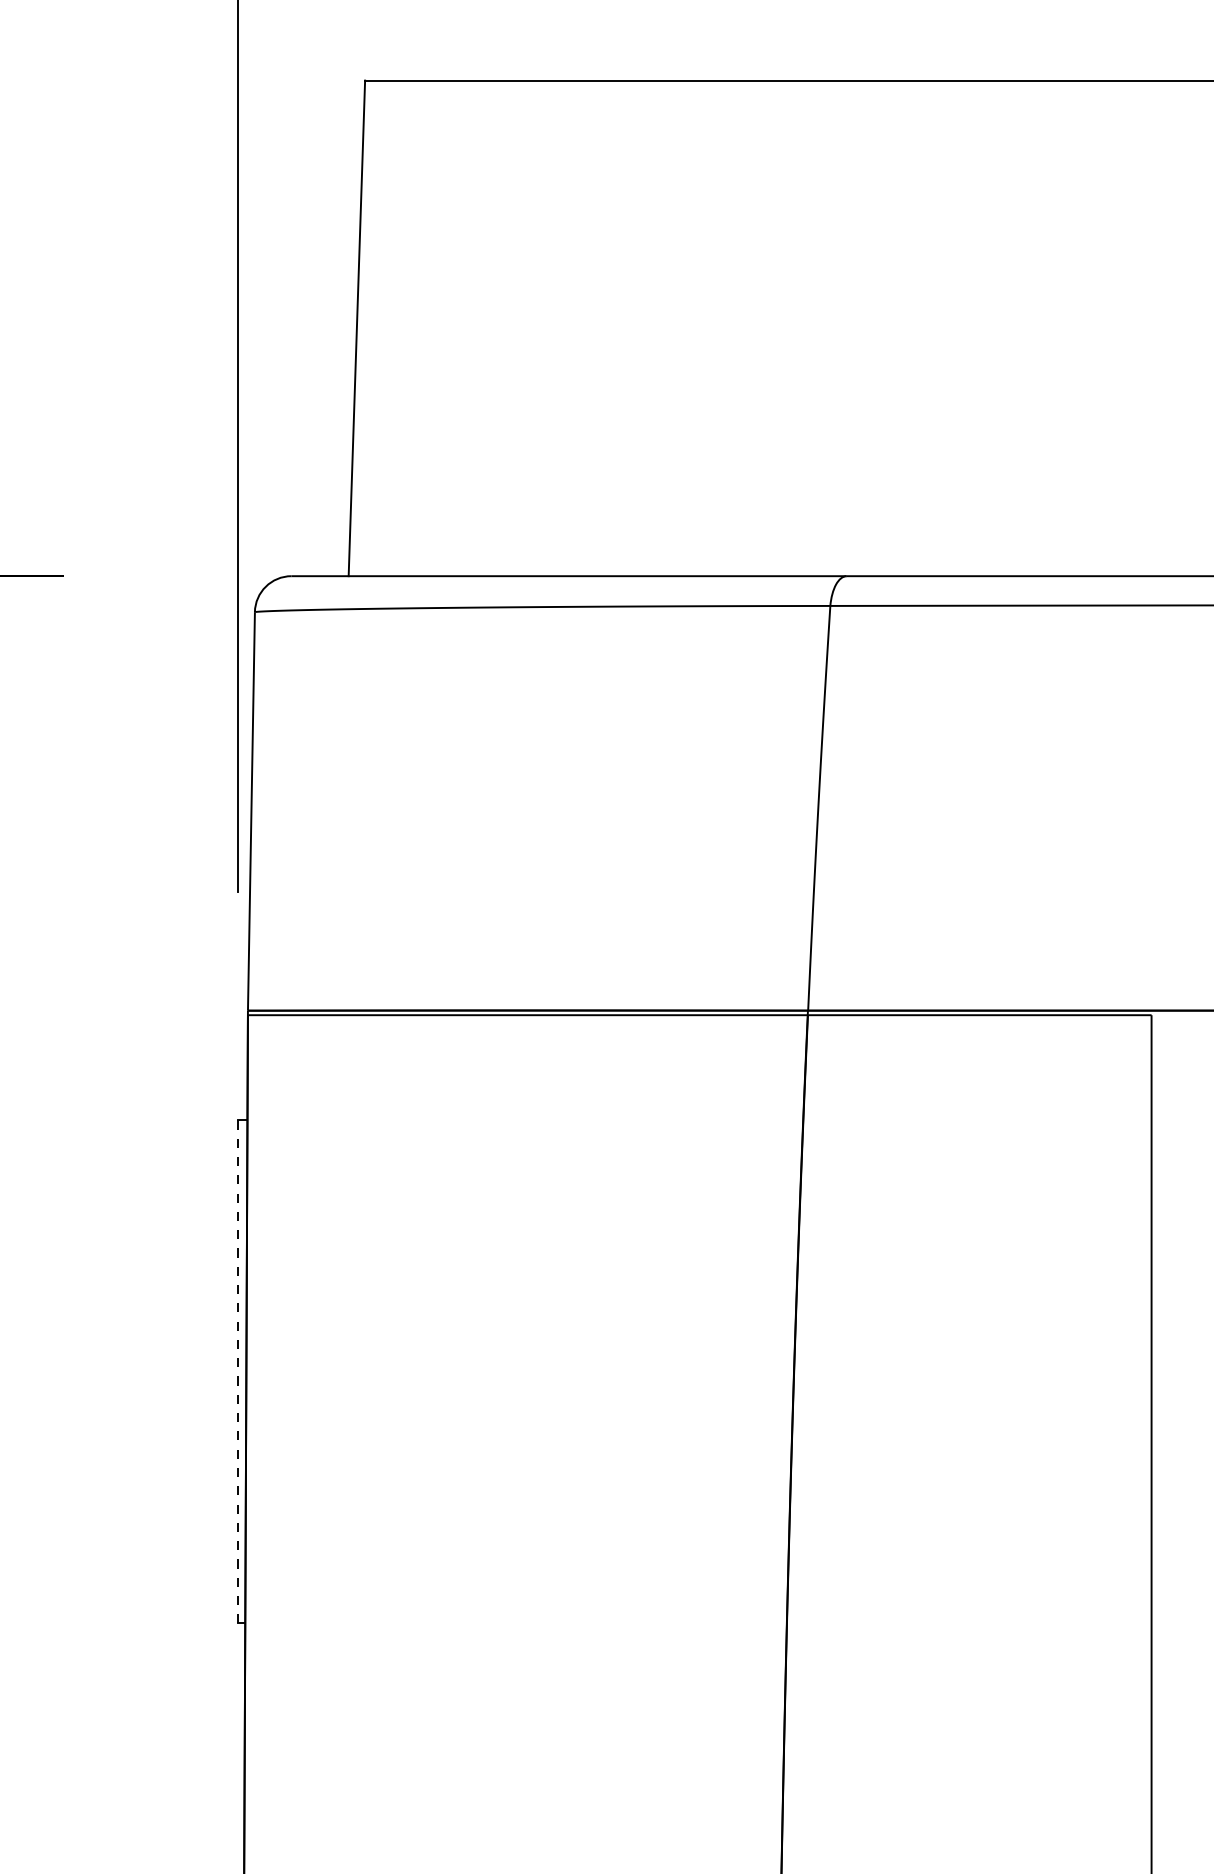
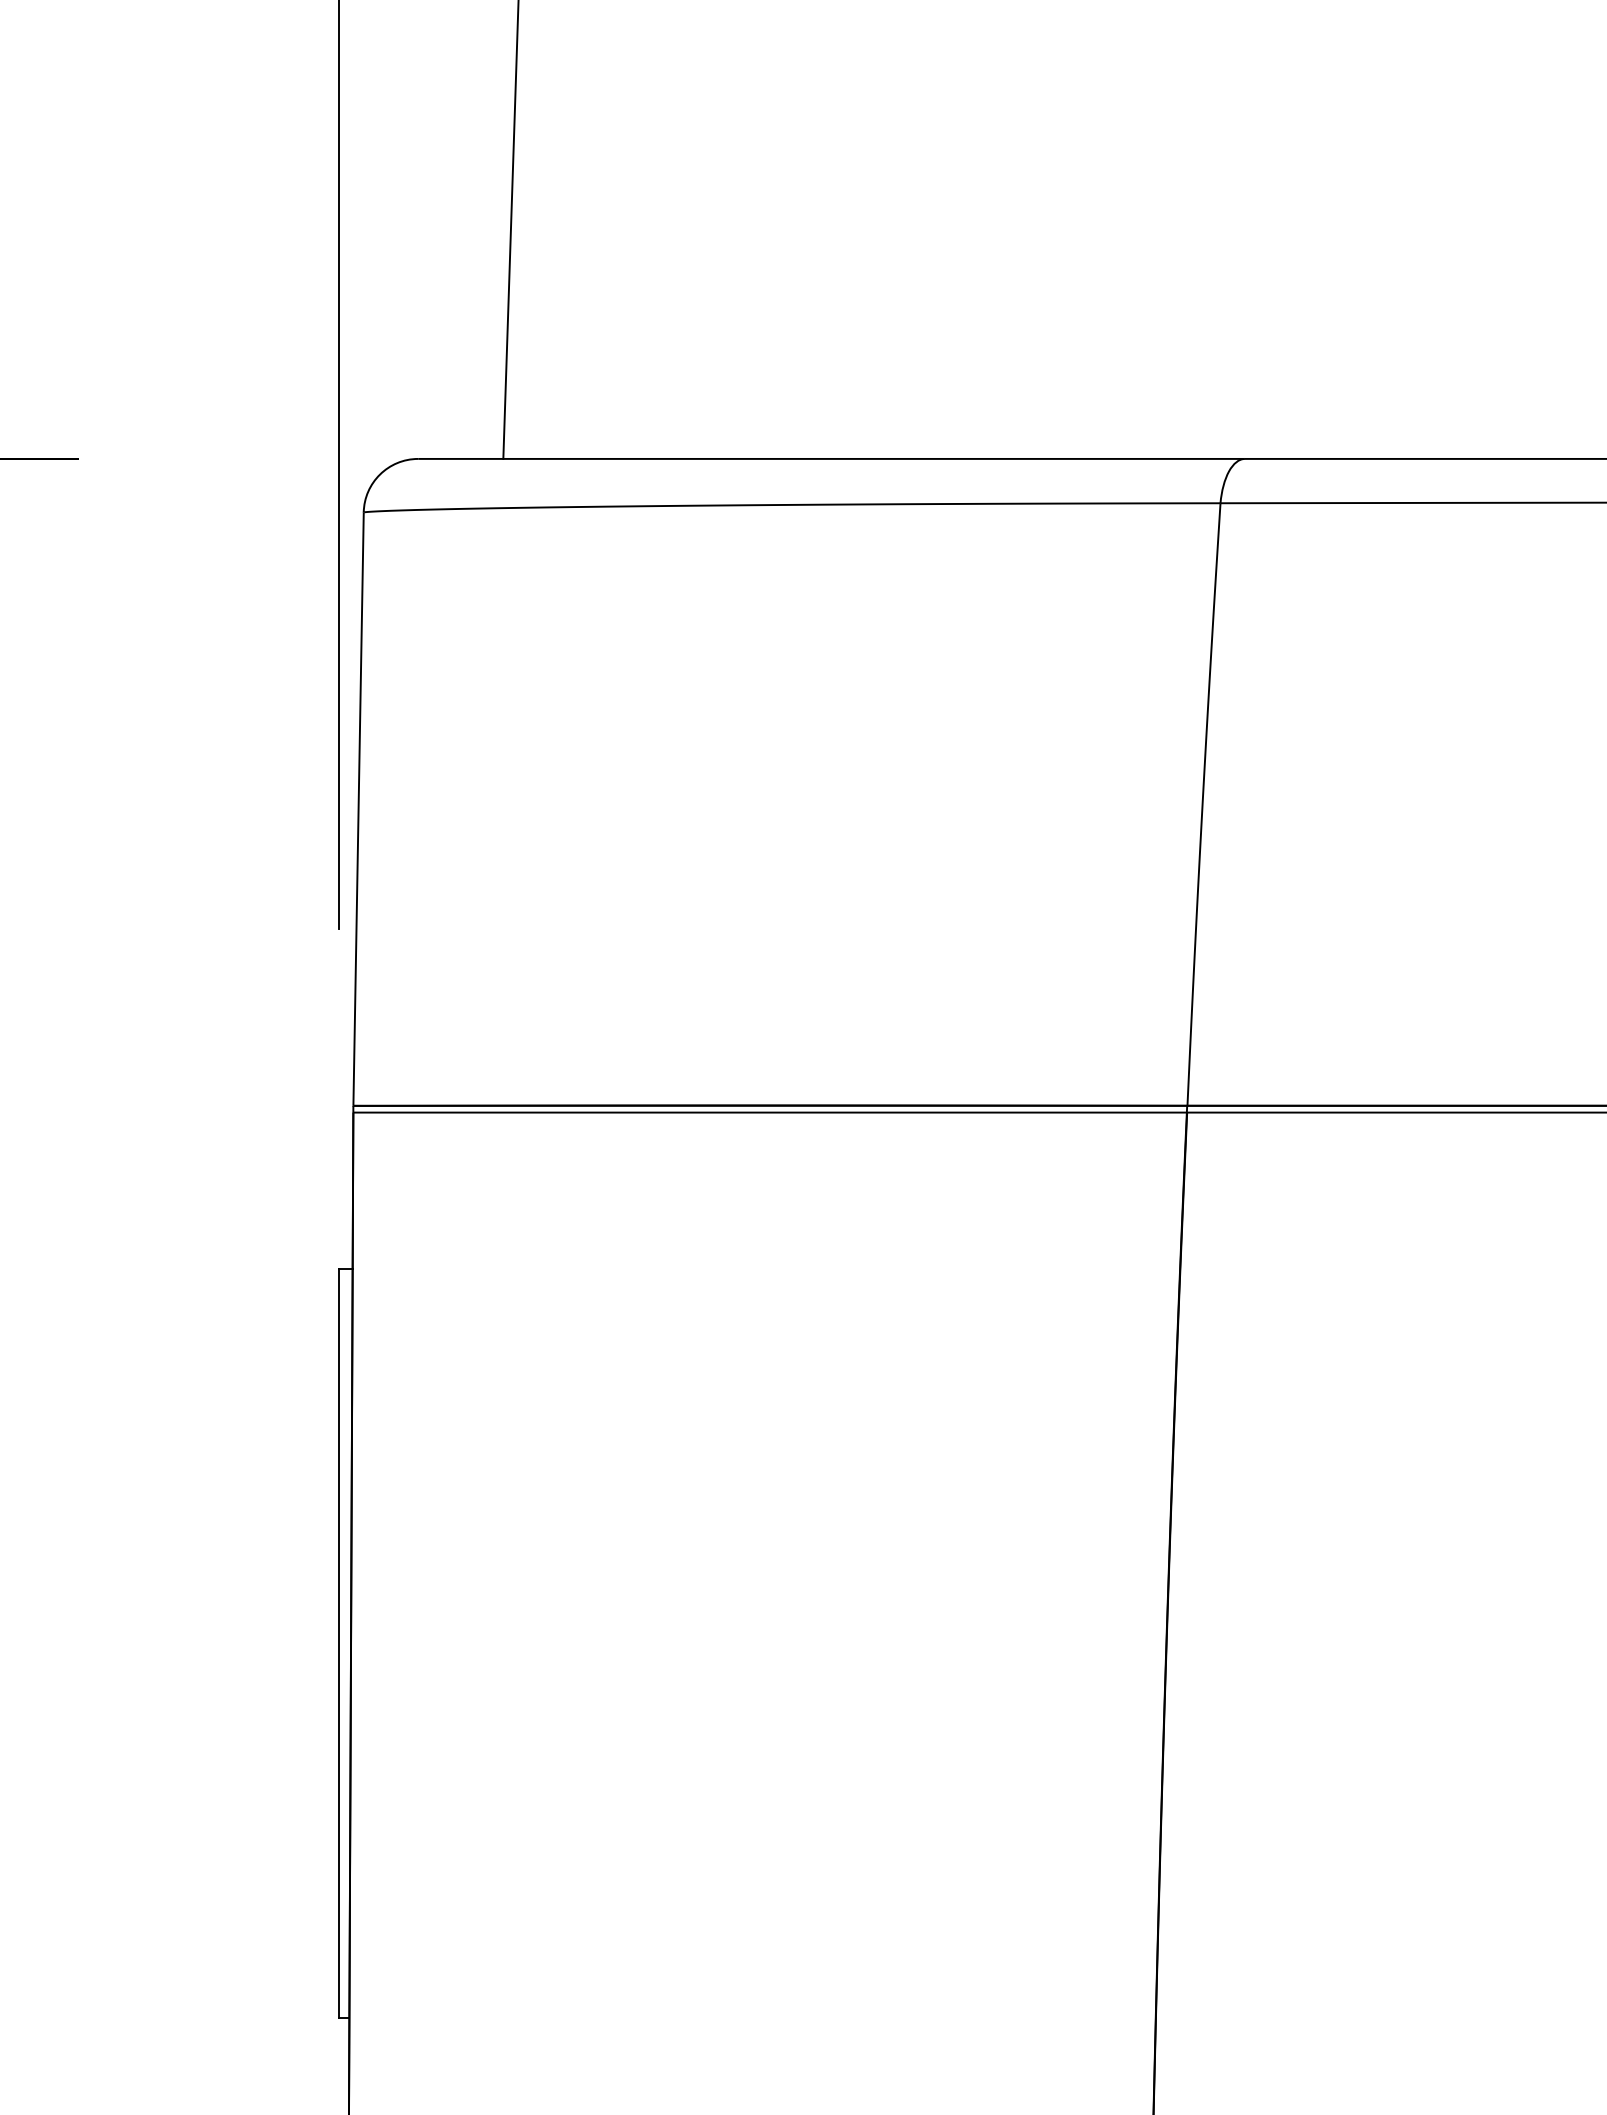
line: (238, 1371) -> (339, 1643), dashed -> solid

